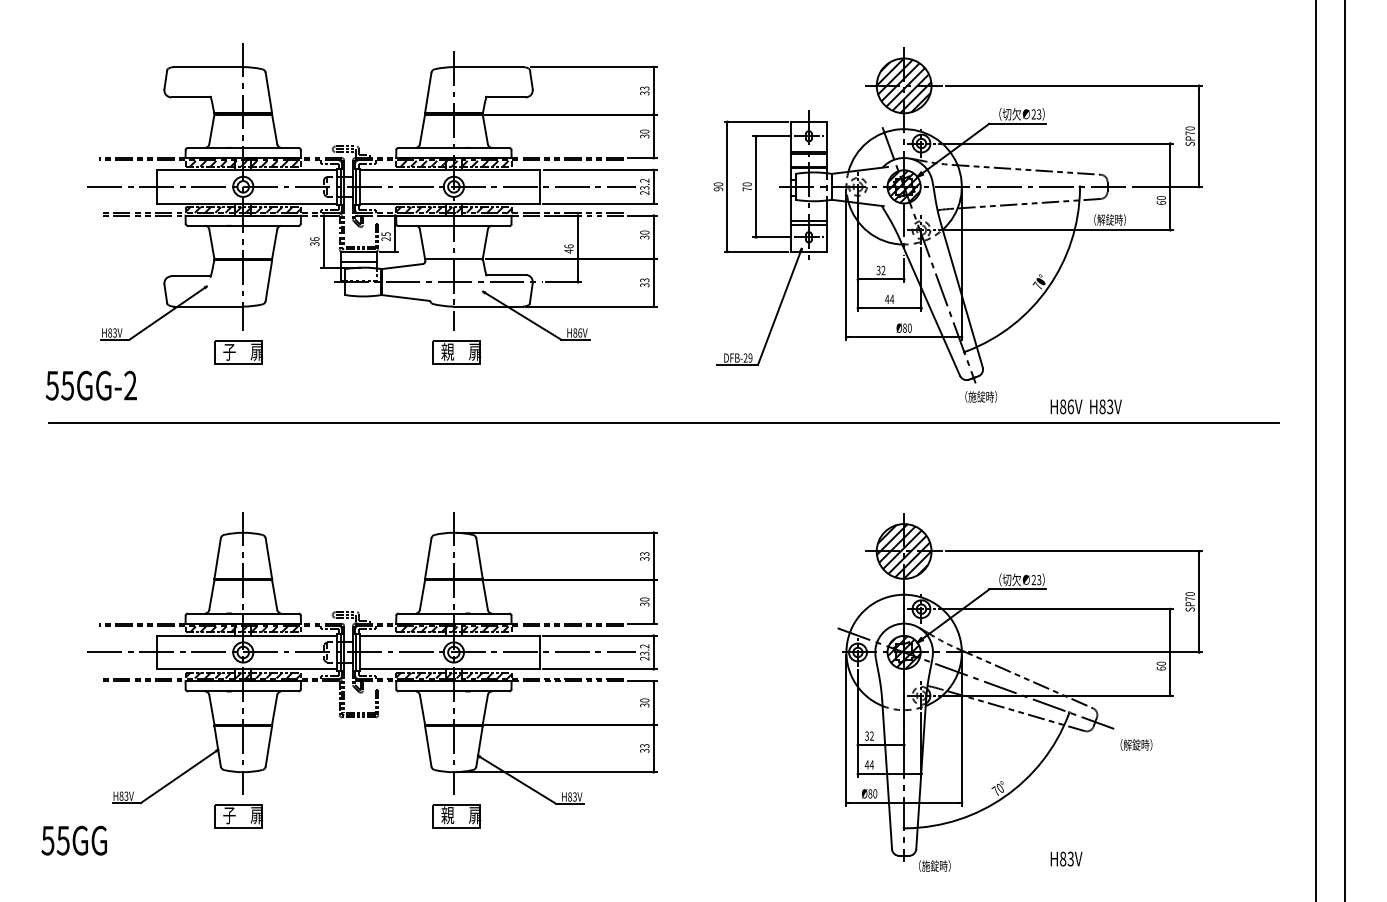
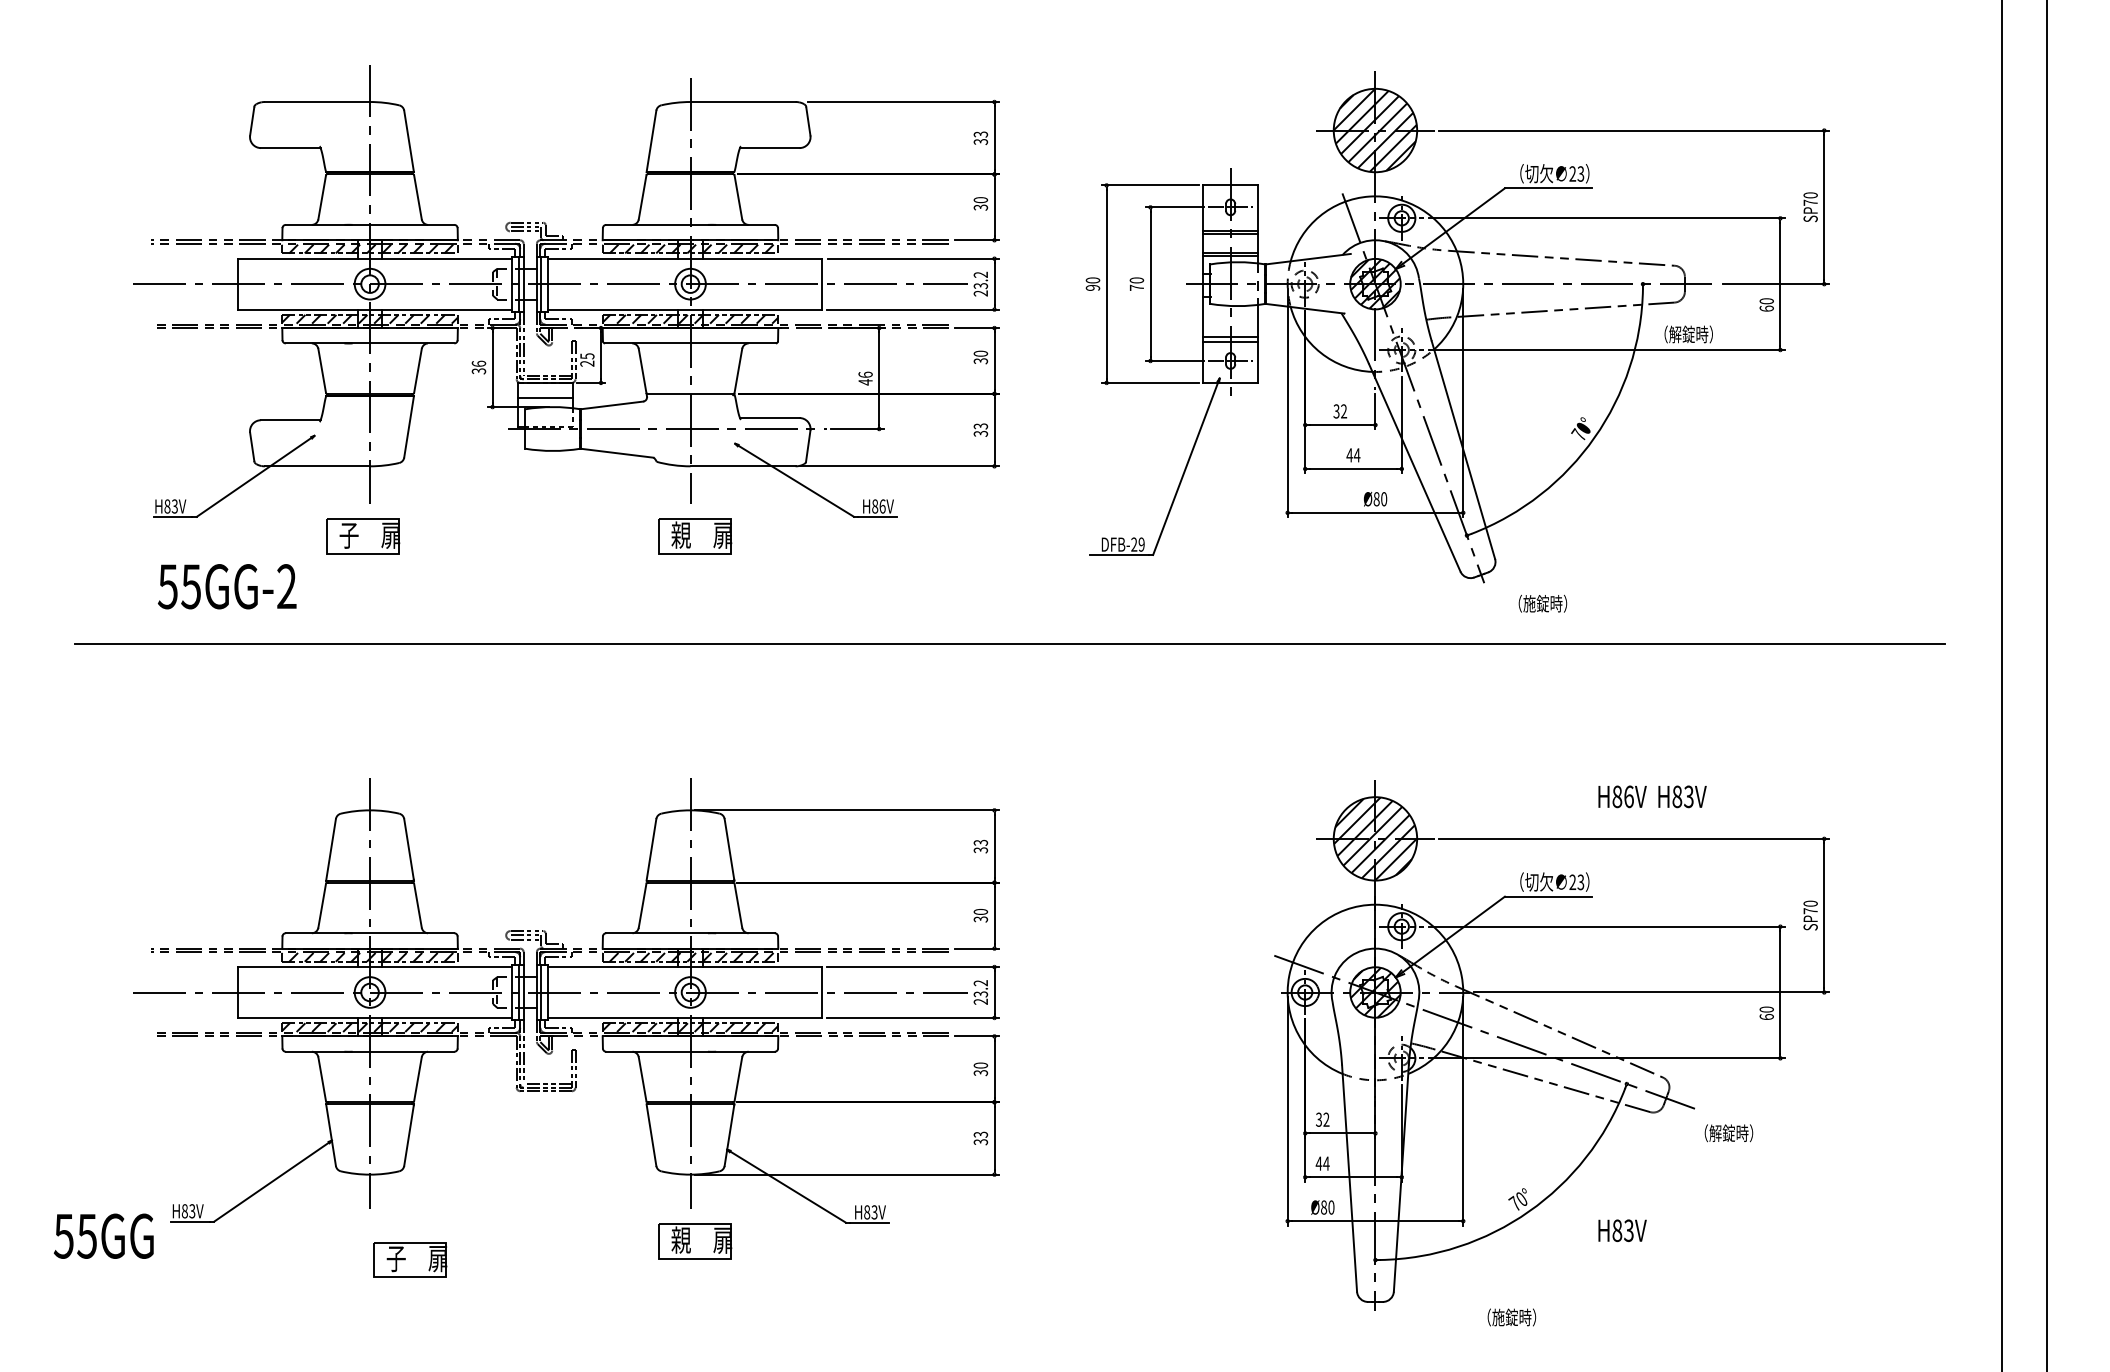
text: (90, 385) -> (225, 586), moved
text: (981, 396) -> (1543, 603), moved
text: (1085, 406) -> (1651, 796), moved
part: (238, 816) -> (409, 1260), moved
text: (73, 840) -> (102, 1235), moved
text: (1066, 858) -> (1622, 1229), moved
text: (934, 865) -> (1511, 1316), moved

